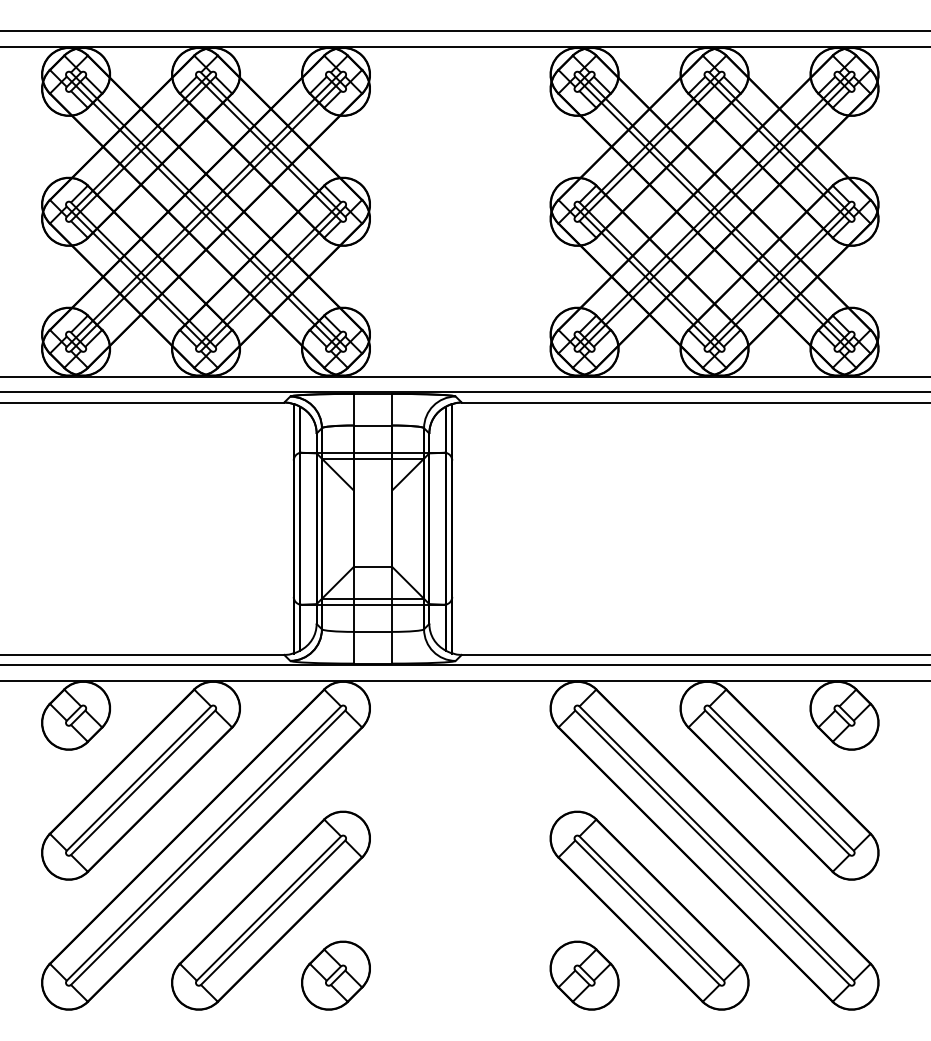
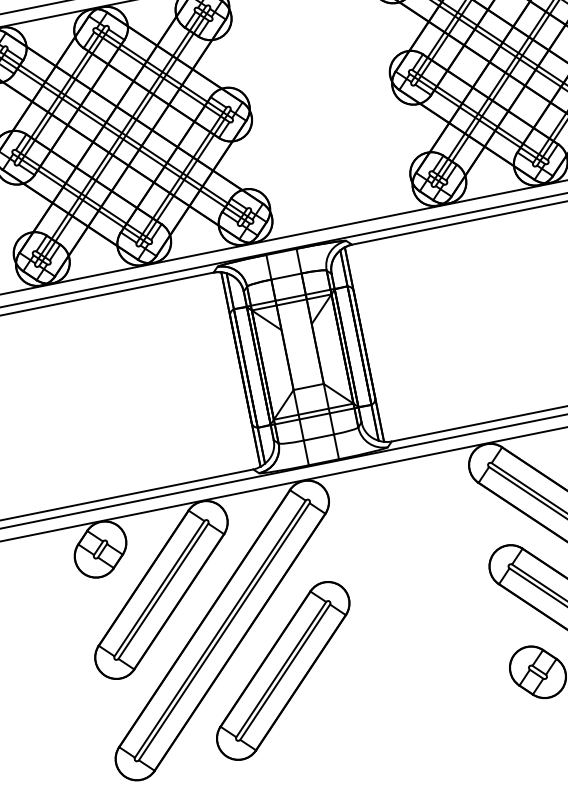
part: (335, 975) -> (343, 711), removed

